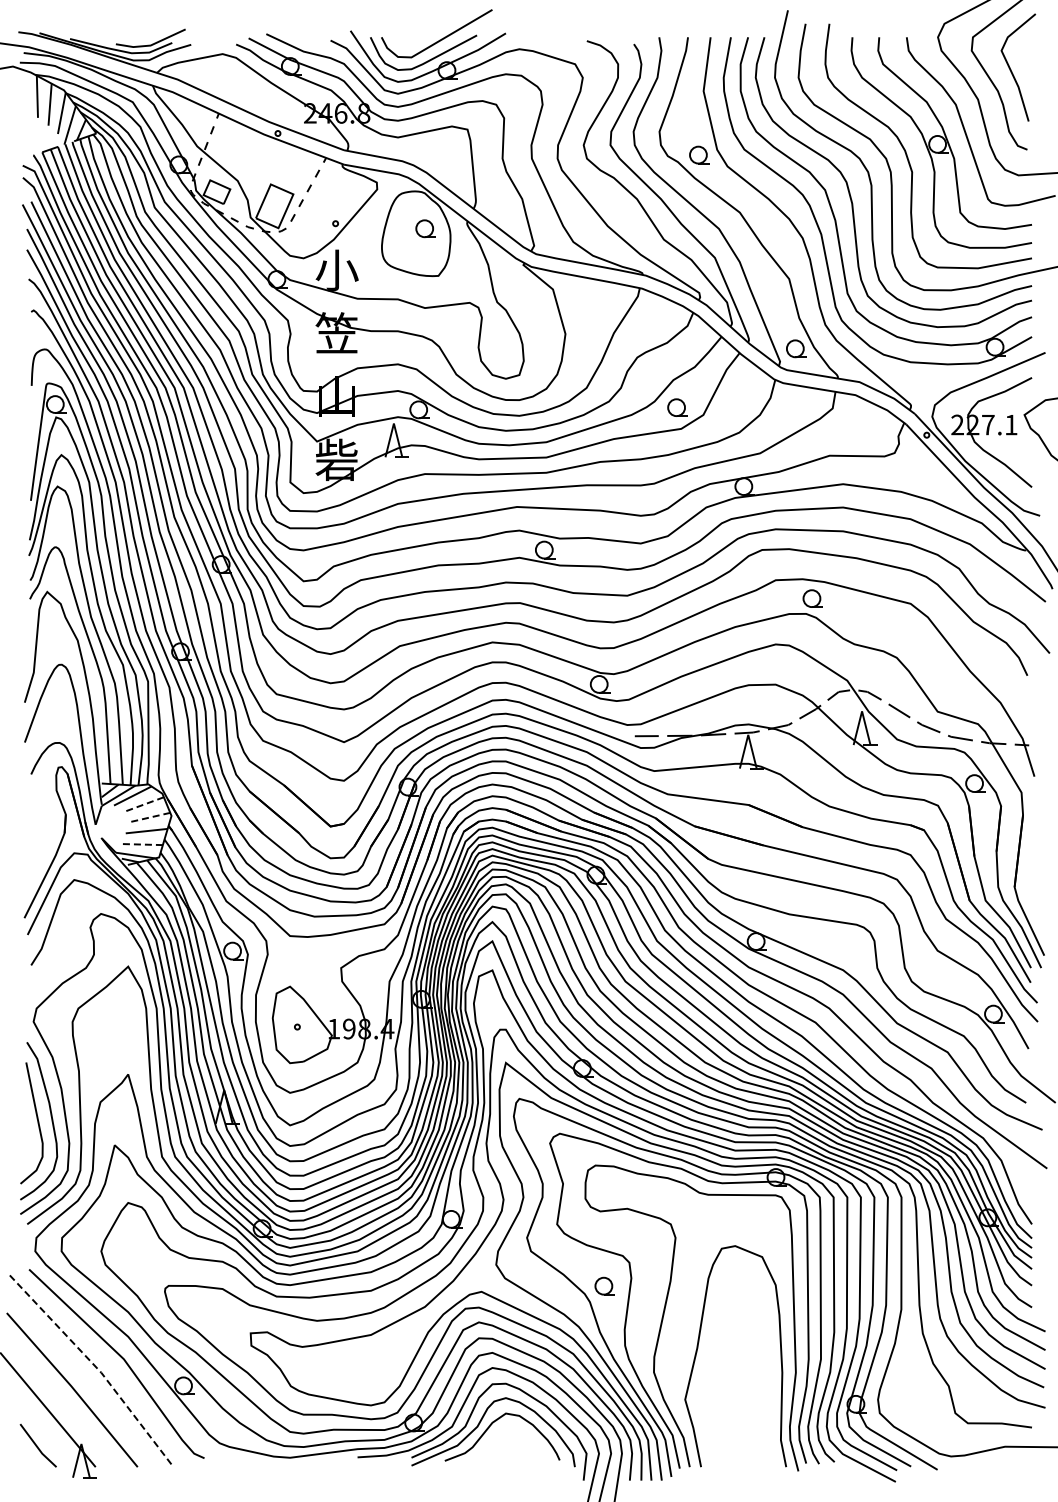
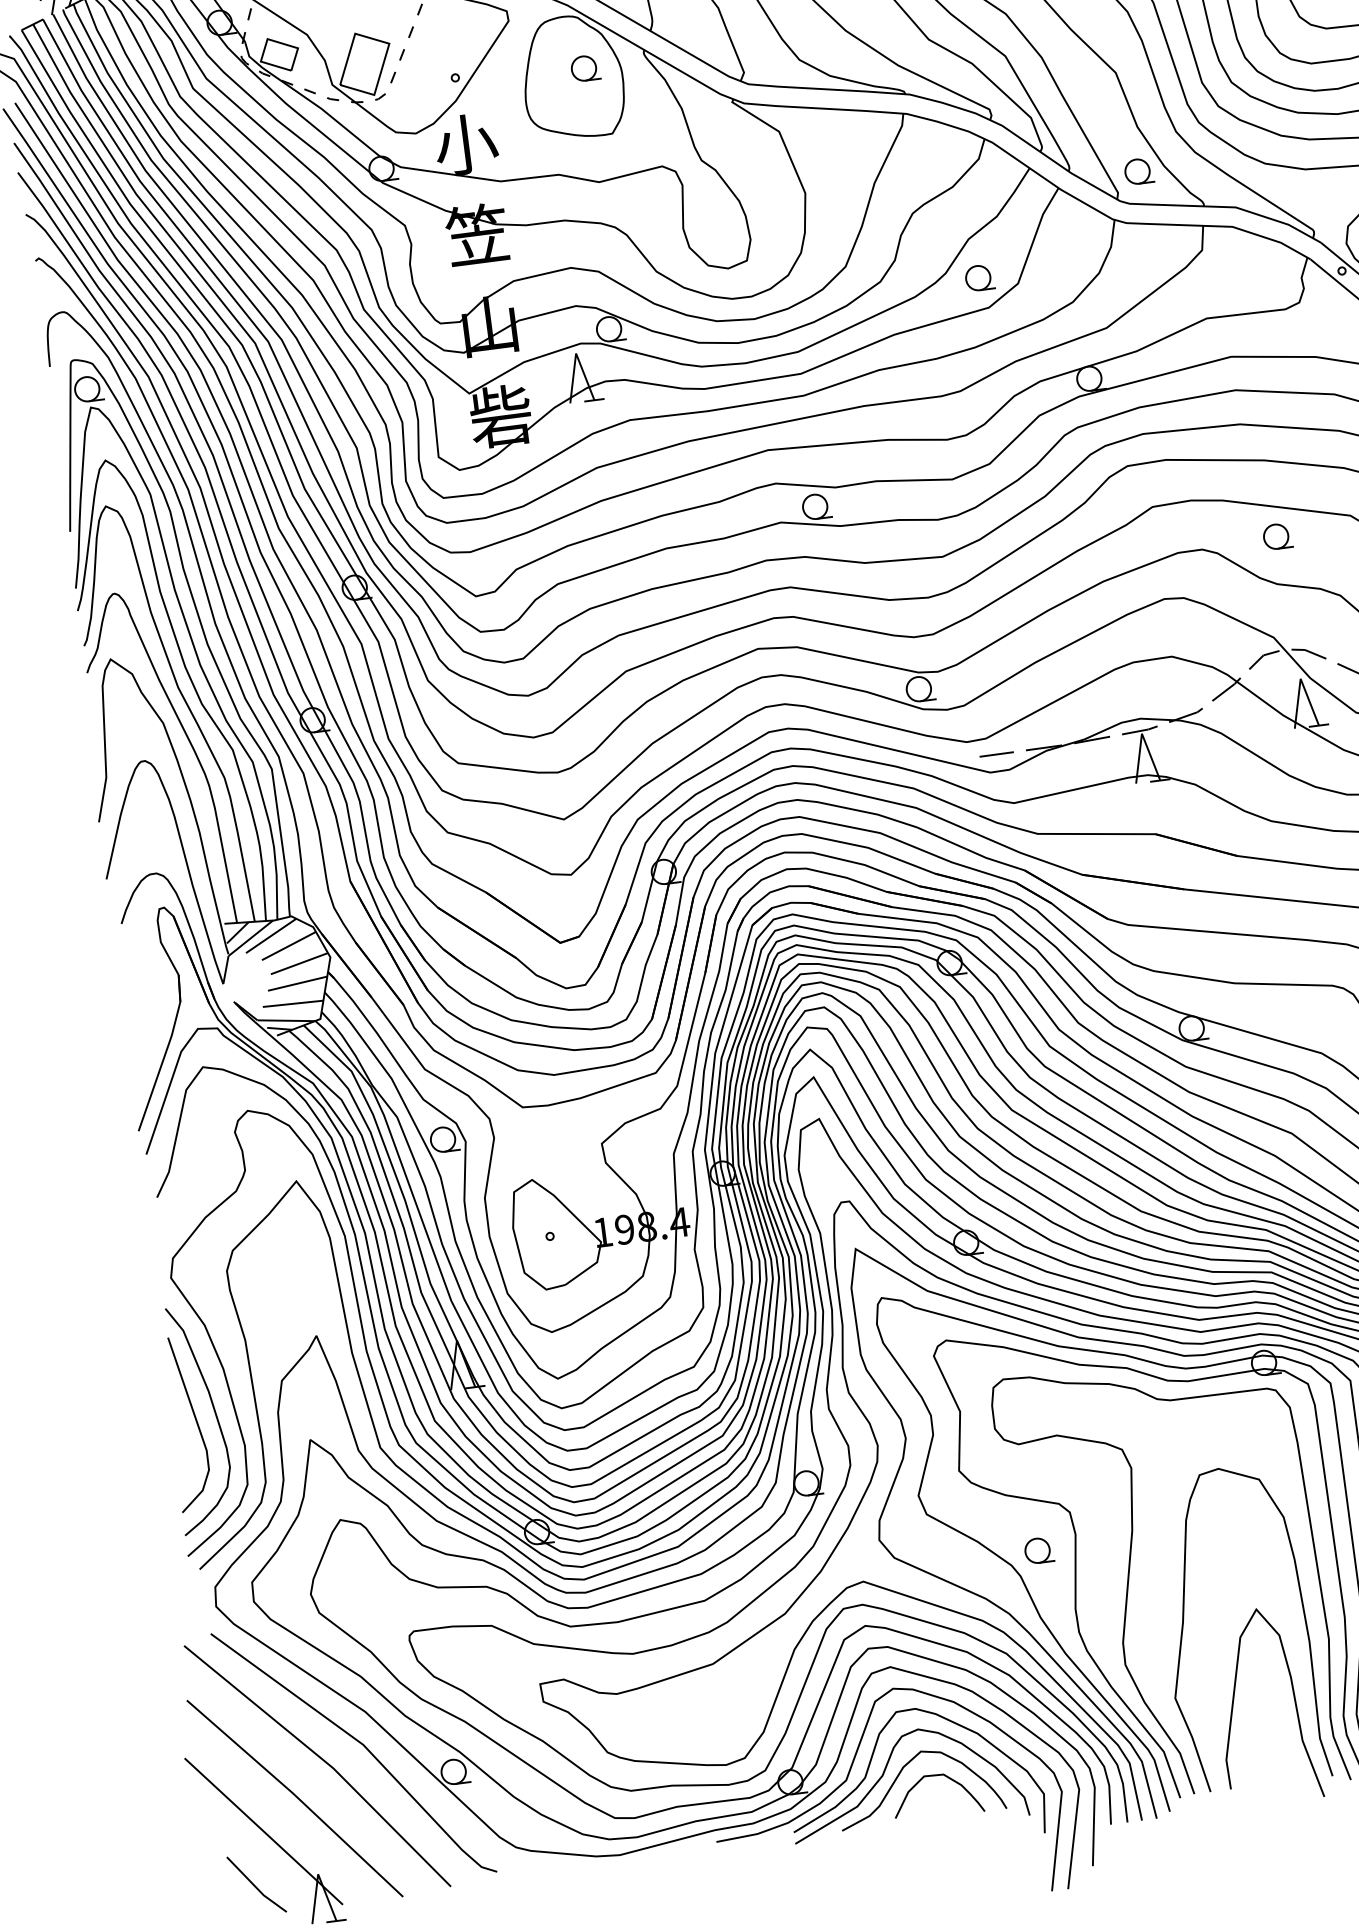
part: (812, 598) -> (1276, 536), moved
line: (143, 804) -> (288, 946), dashed -> solid
line: (149, 817) -> (299, 963), dashed -> solid
line: (141, 844) -> (292, 1003), dashed -> solid
line: (95, 1366) -> (323, 1760), dashed -> solid
curve: (766, 1412) -> (1294, 1701), added
curve: (514, 1432) -> (936, 1777), added

